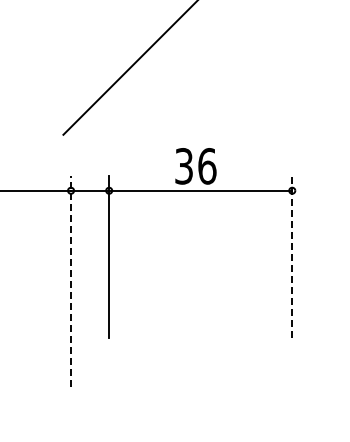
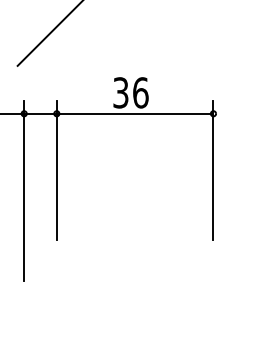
line: (292, 256) -> (213, 170), dashed -> solid
line: (71, 281) -> (24, 191), dashed -> solid

